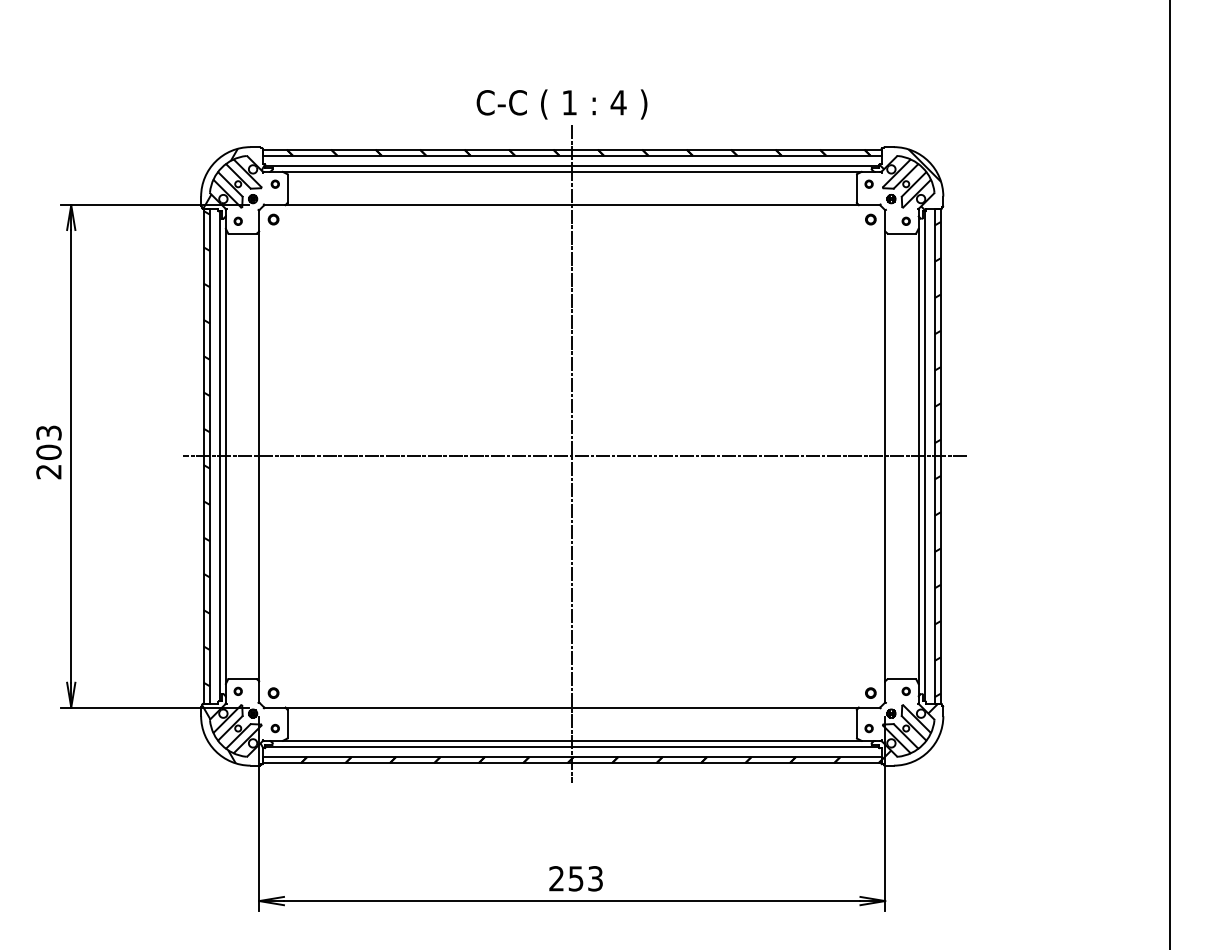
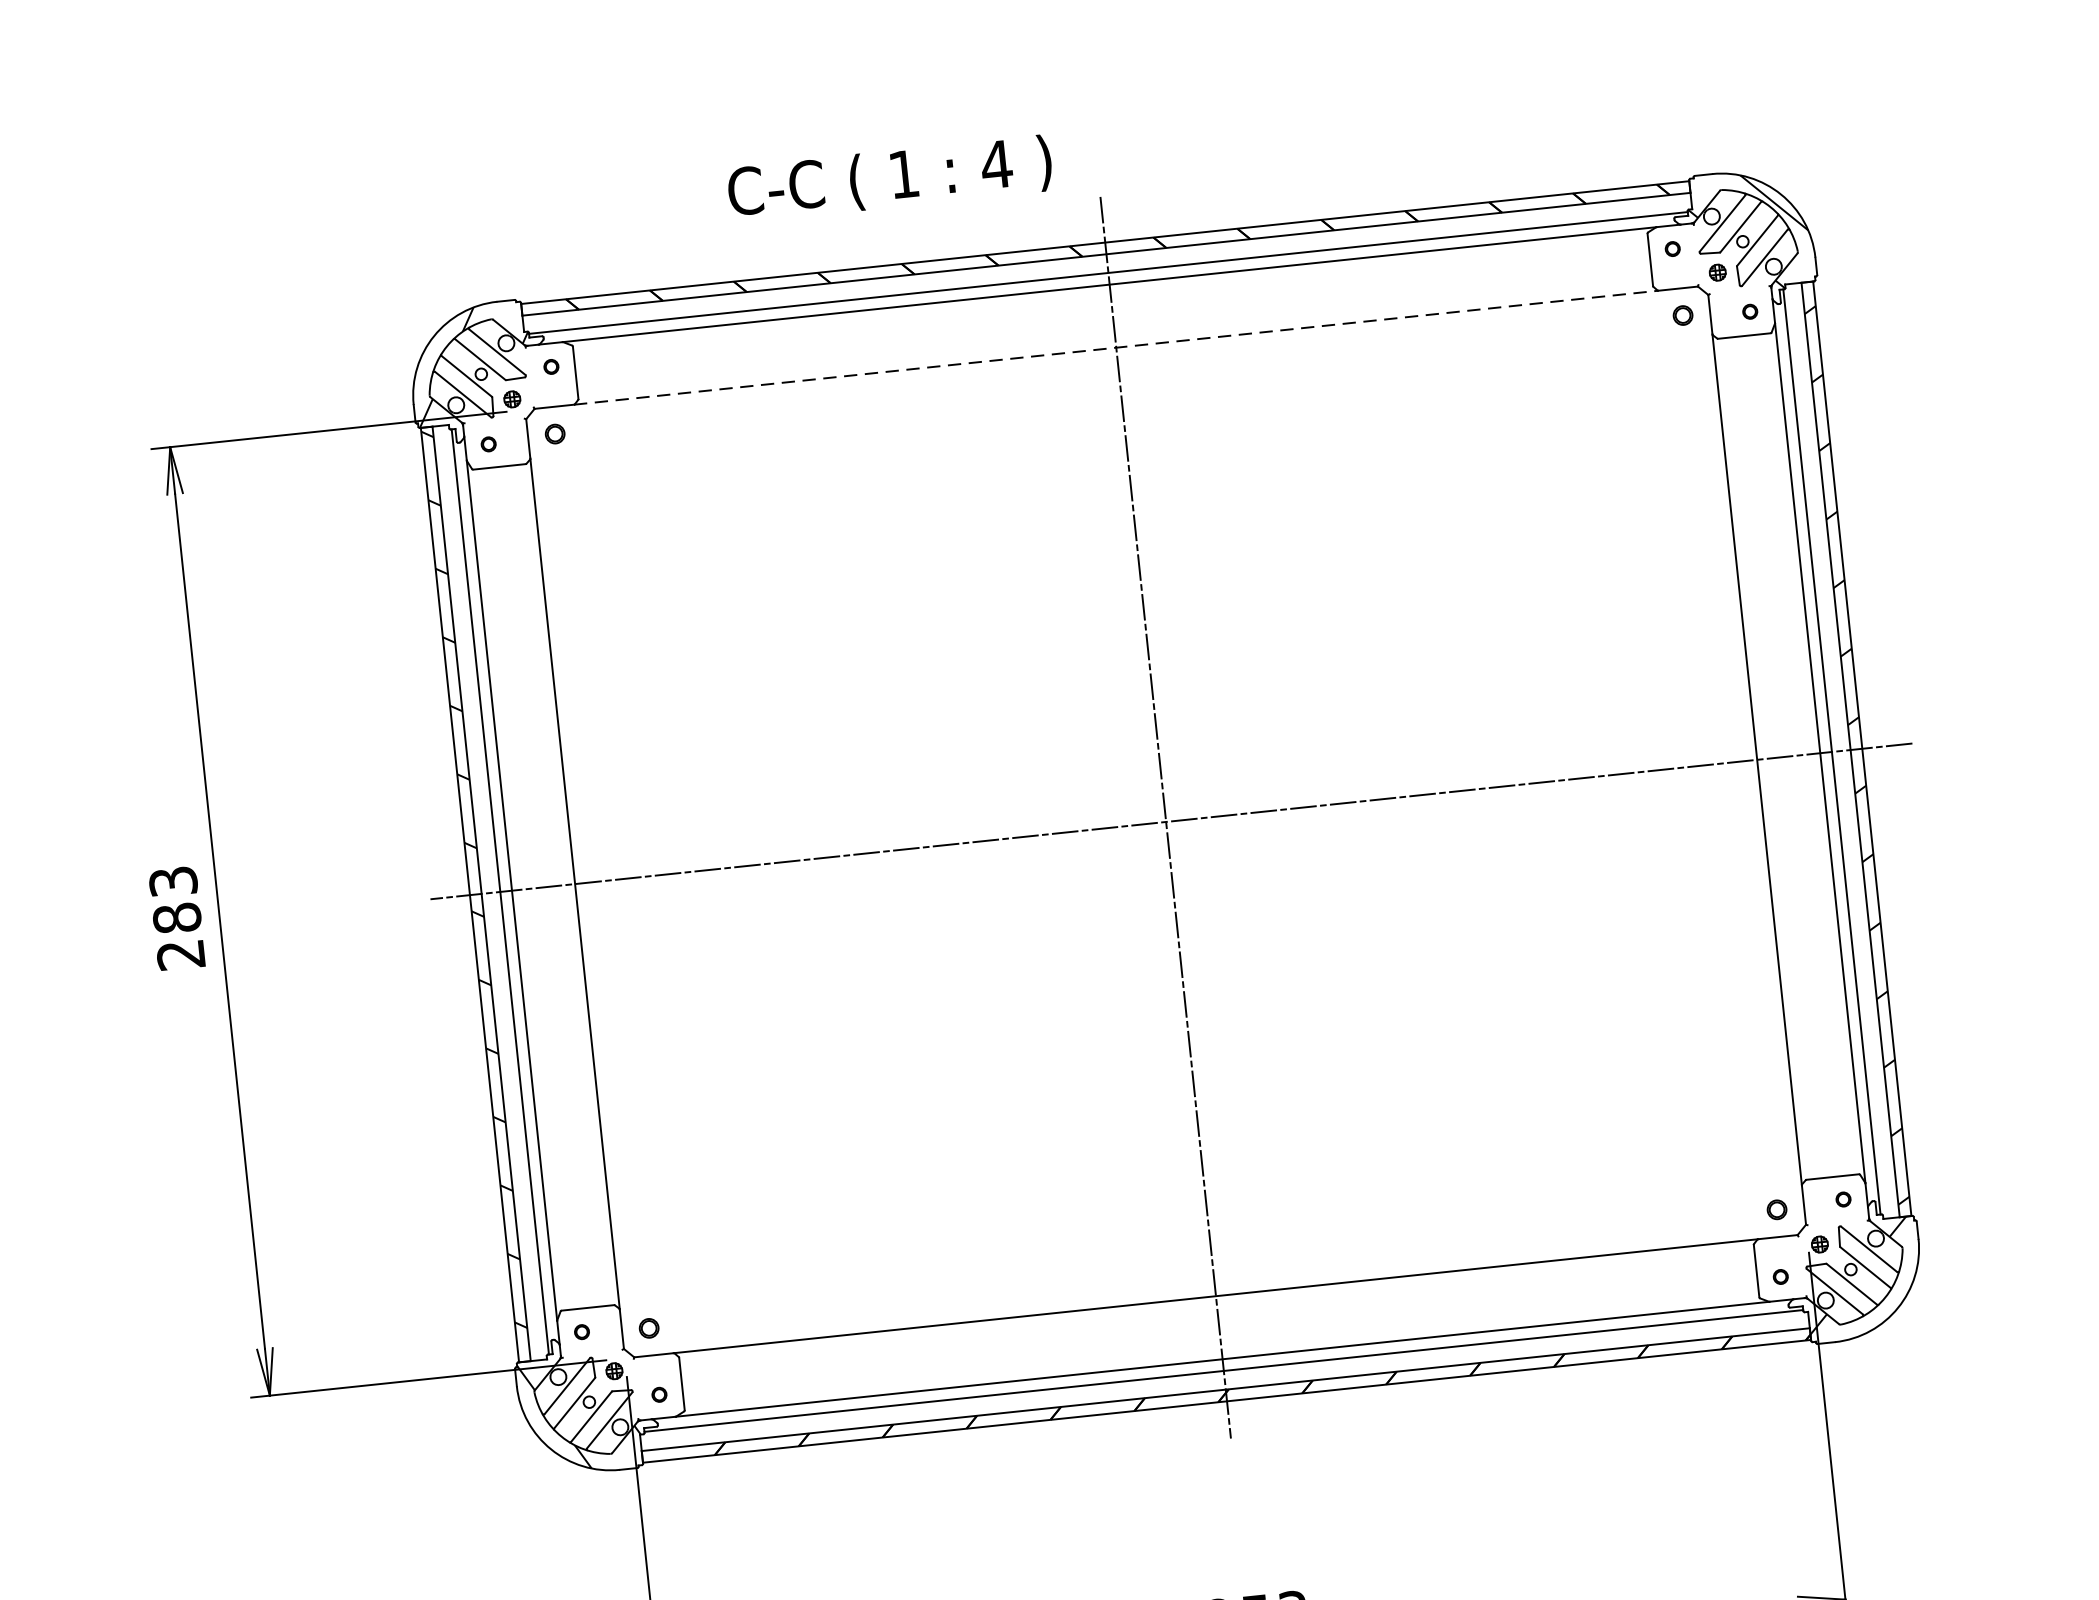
text: (561, 104) -> (889, 179), moved
line: (572, 205) -> (1116, 348), solid -> dashed
text: (48, 451) -> (176, 916), 203 -> 283

